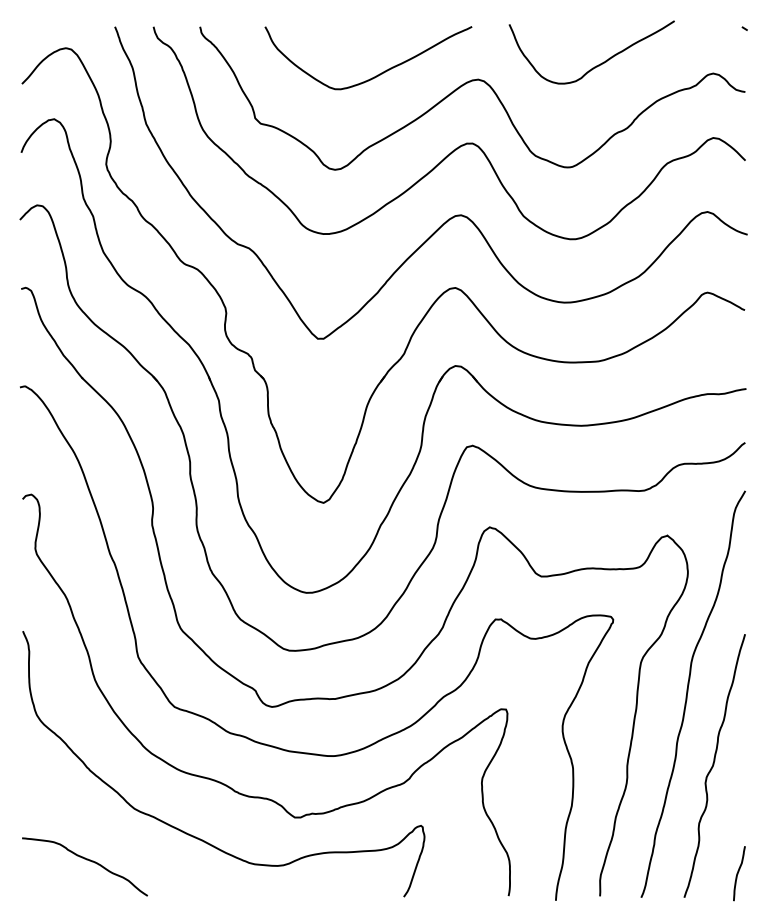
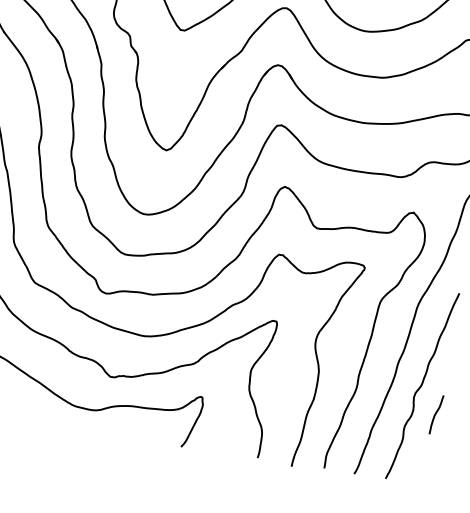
curve: (738, 873) -> (435, 414), moved

